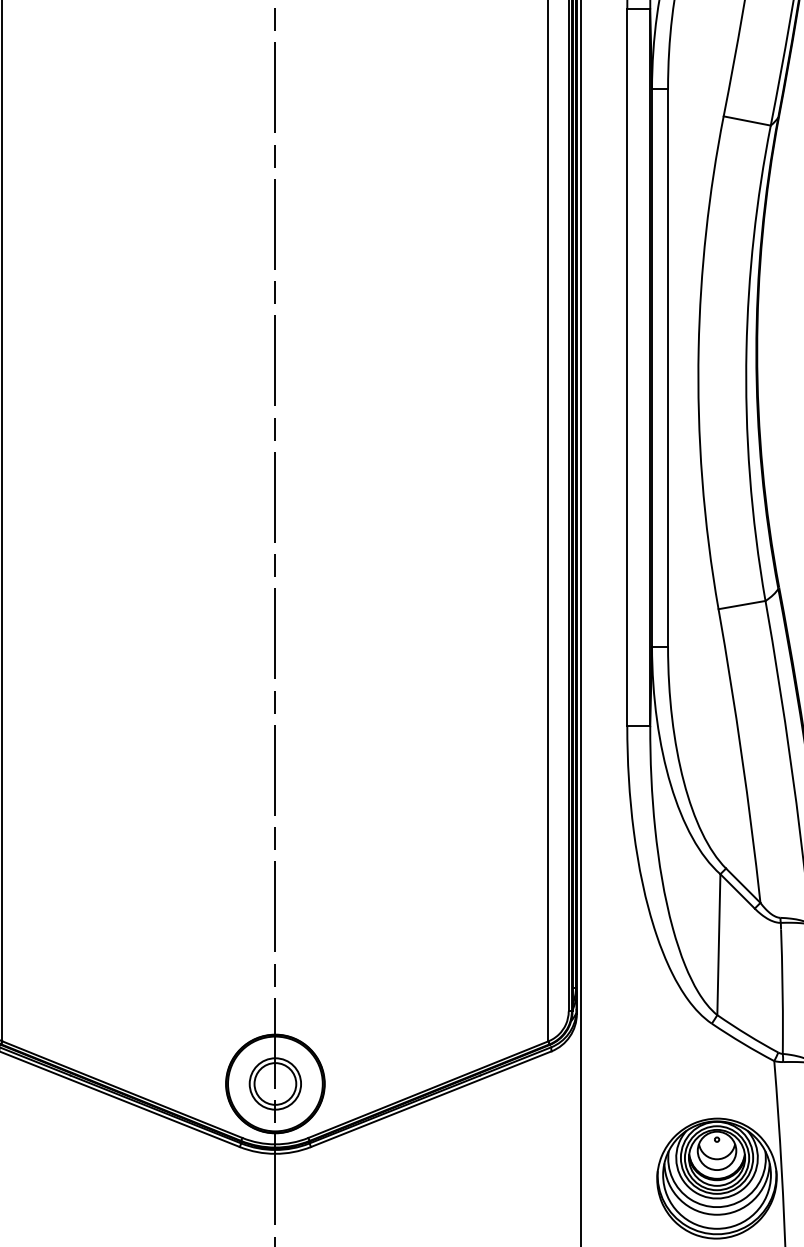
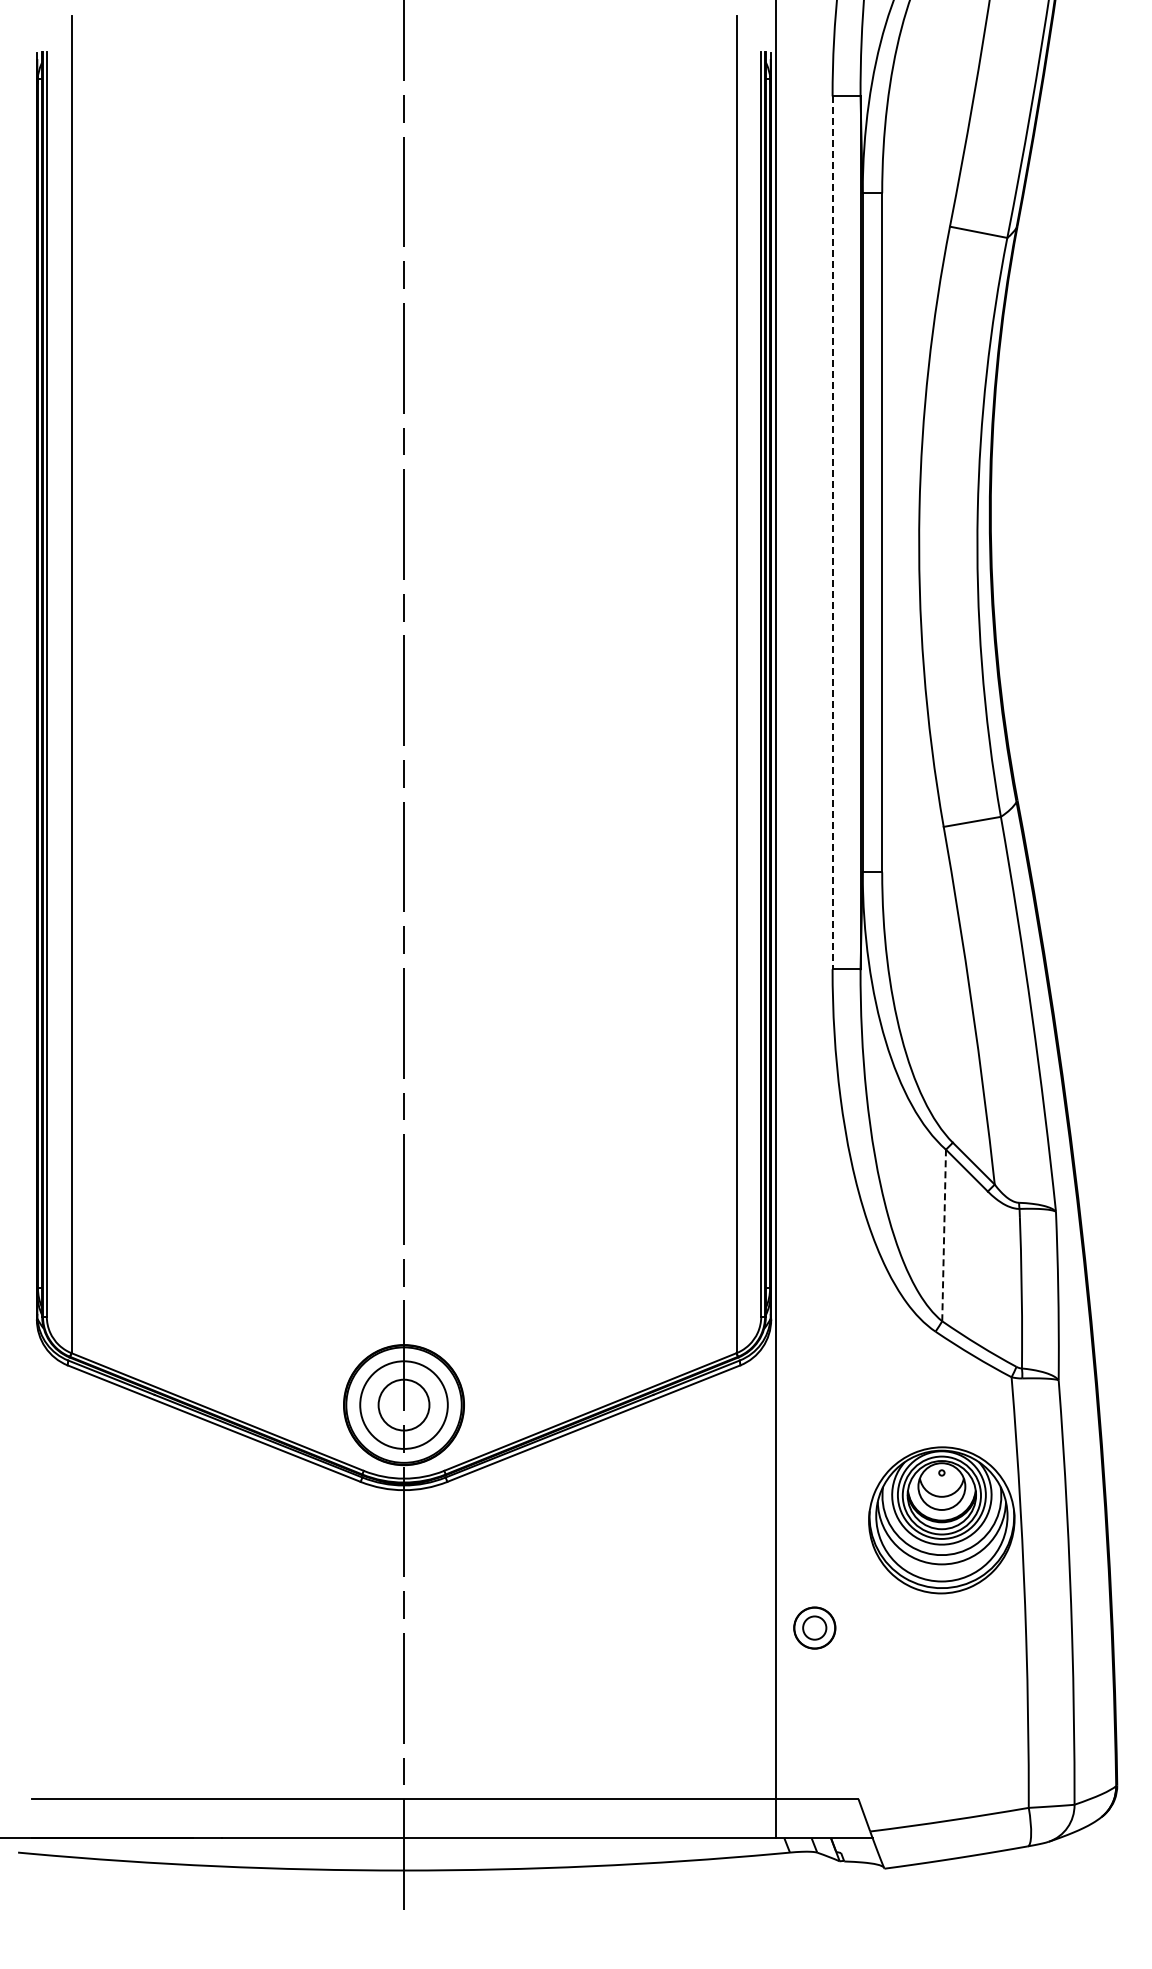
line: (627, 368) -> (832, 533), solid -> dashed
line: (719, 944) -> (944, 1235), solid -> dashed
circle: (274, 1083) -> (403, 1404), size x1.4

